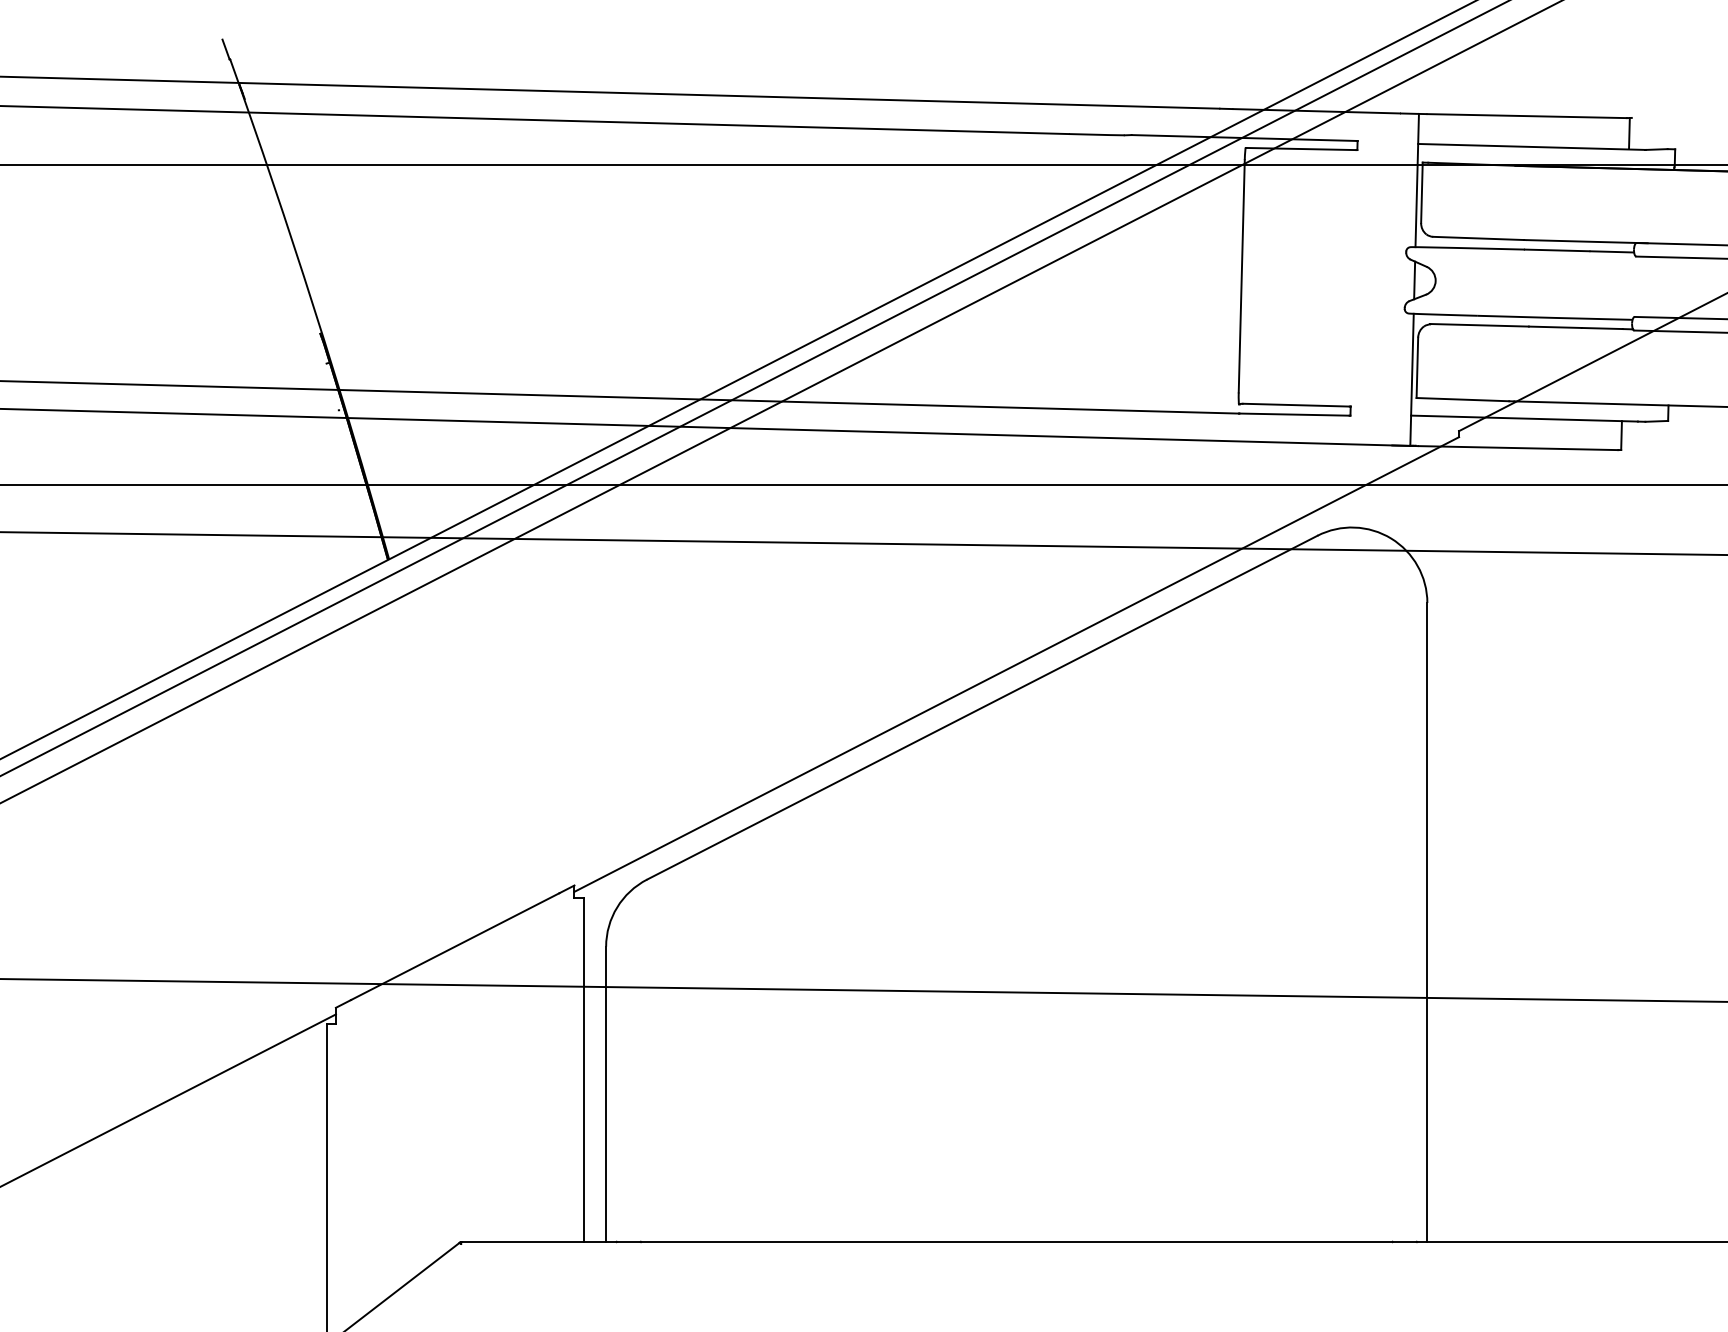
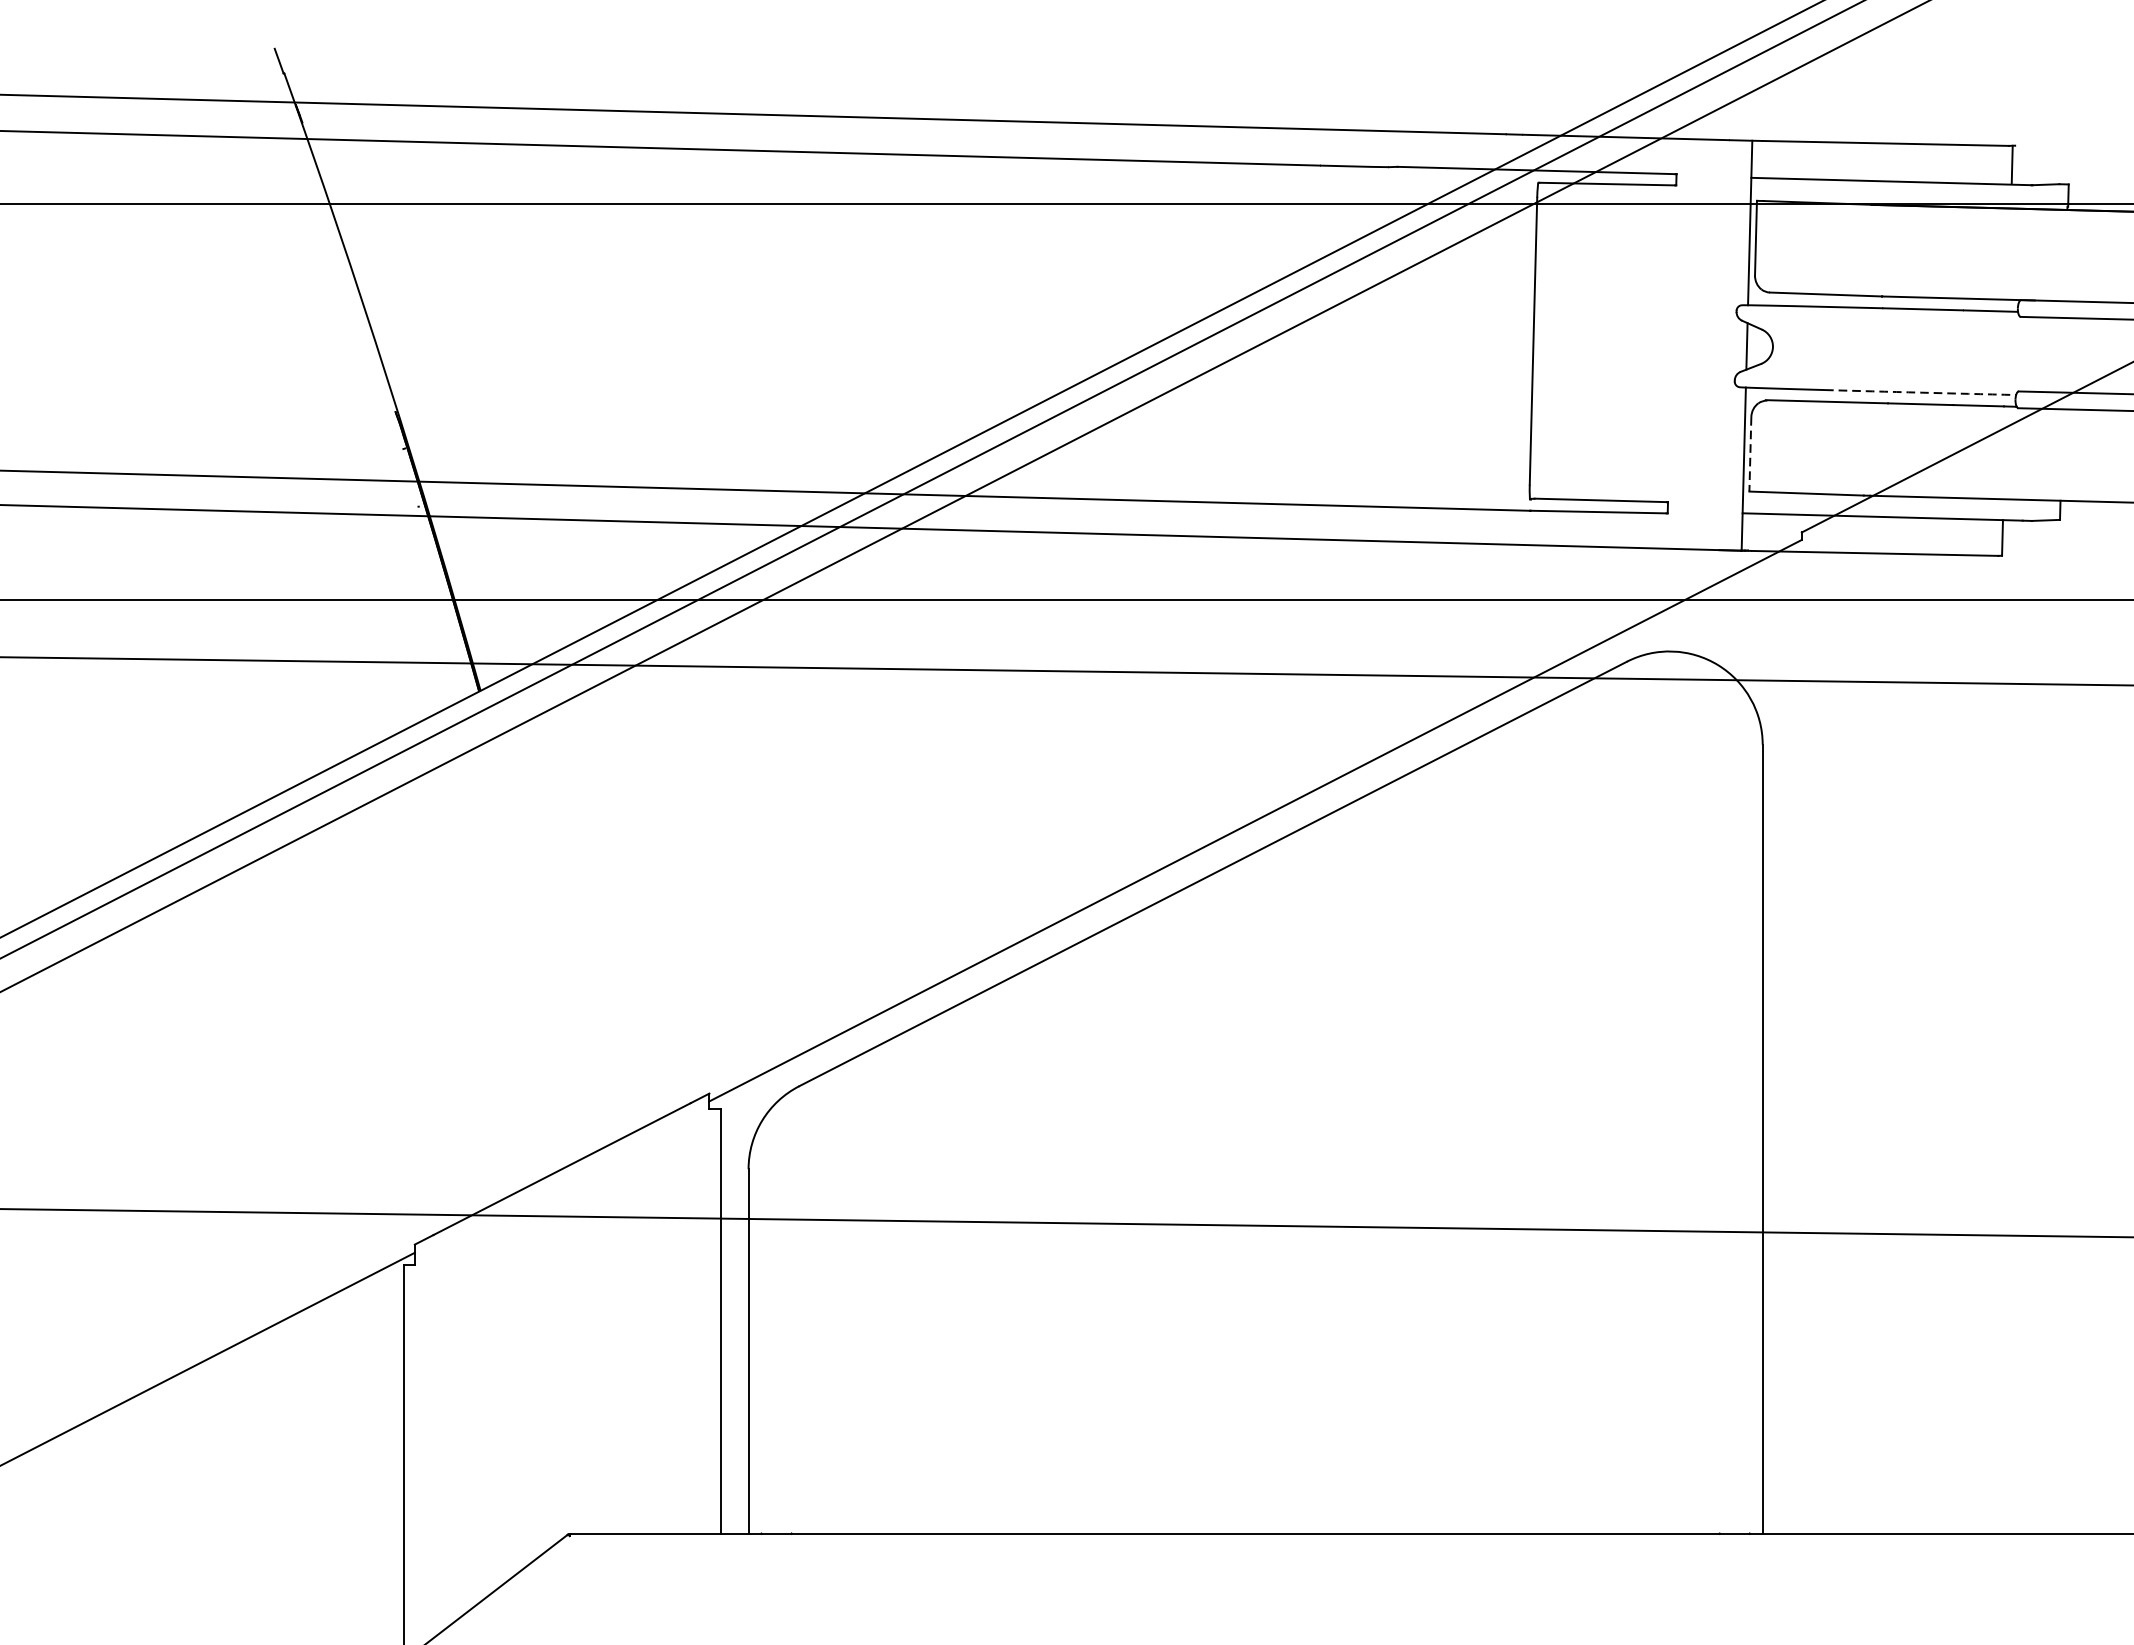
arc: (1555, 317) -> (1920, 392), solid -> dashed
line: (1417, 368) -> (1750, 455), solid -> dashed

